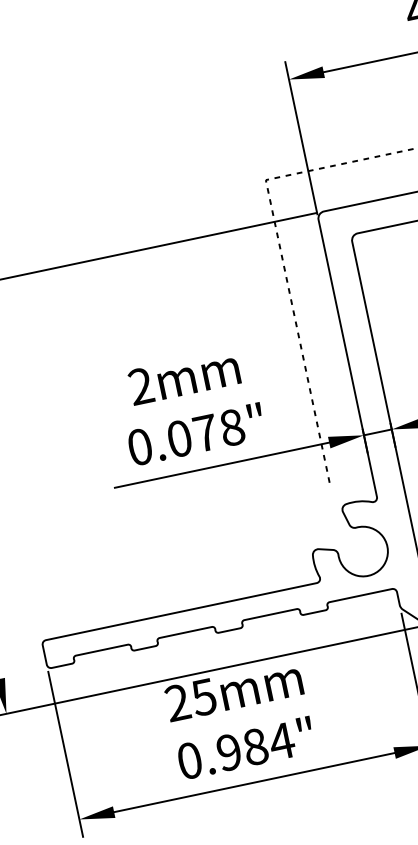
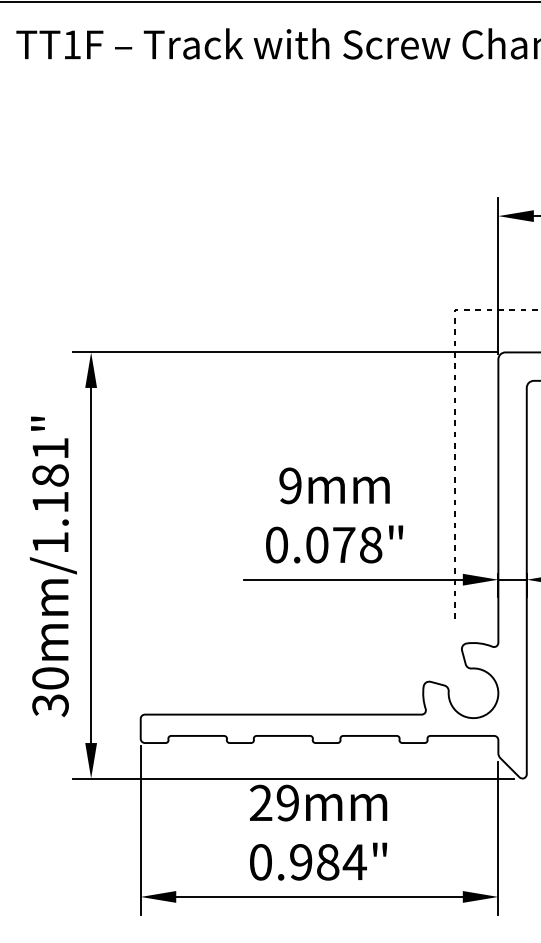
text: (141, 386) -> (290, 486), 2mm -> 9mm
text: (203, 696) -> (287, 802), 25 -> 29

